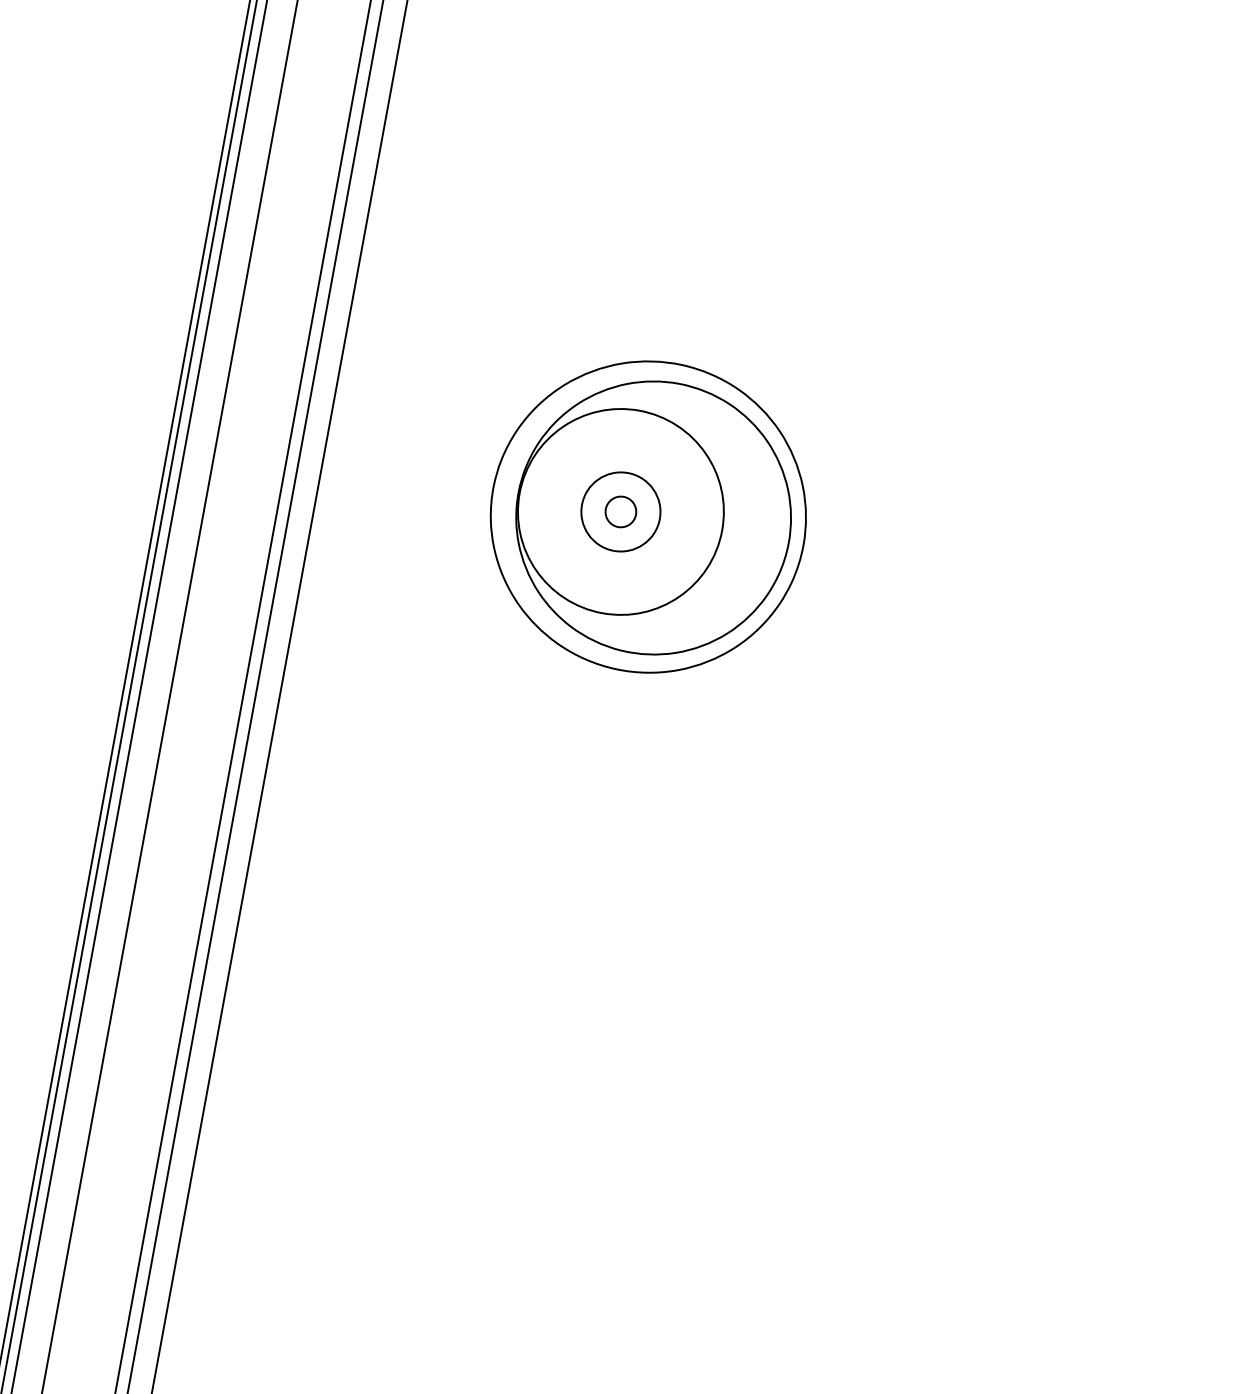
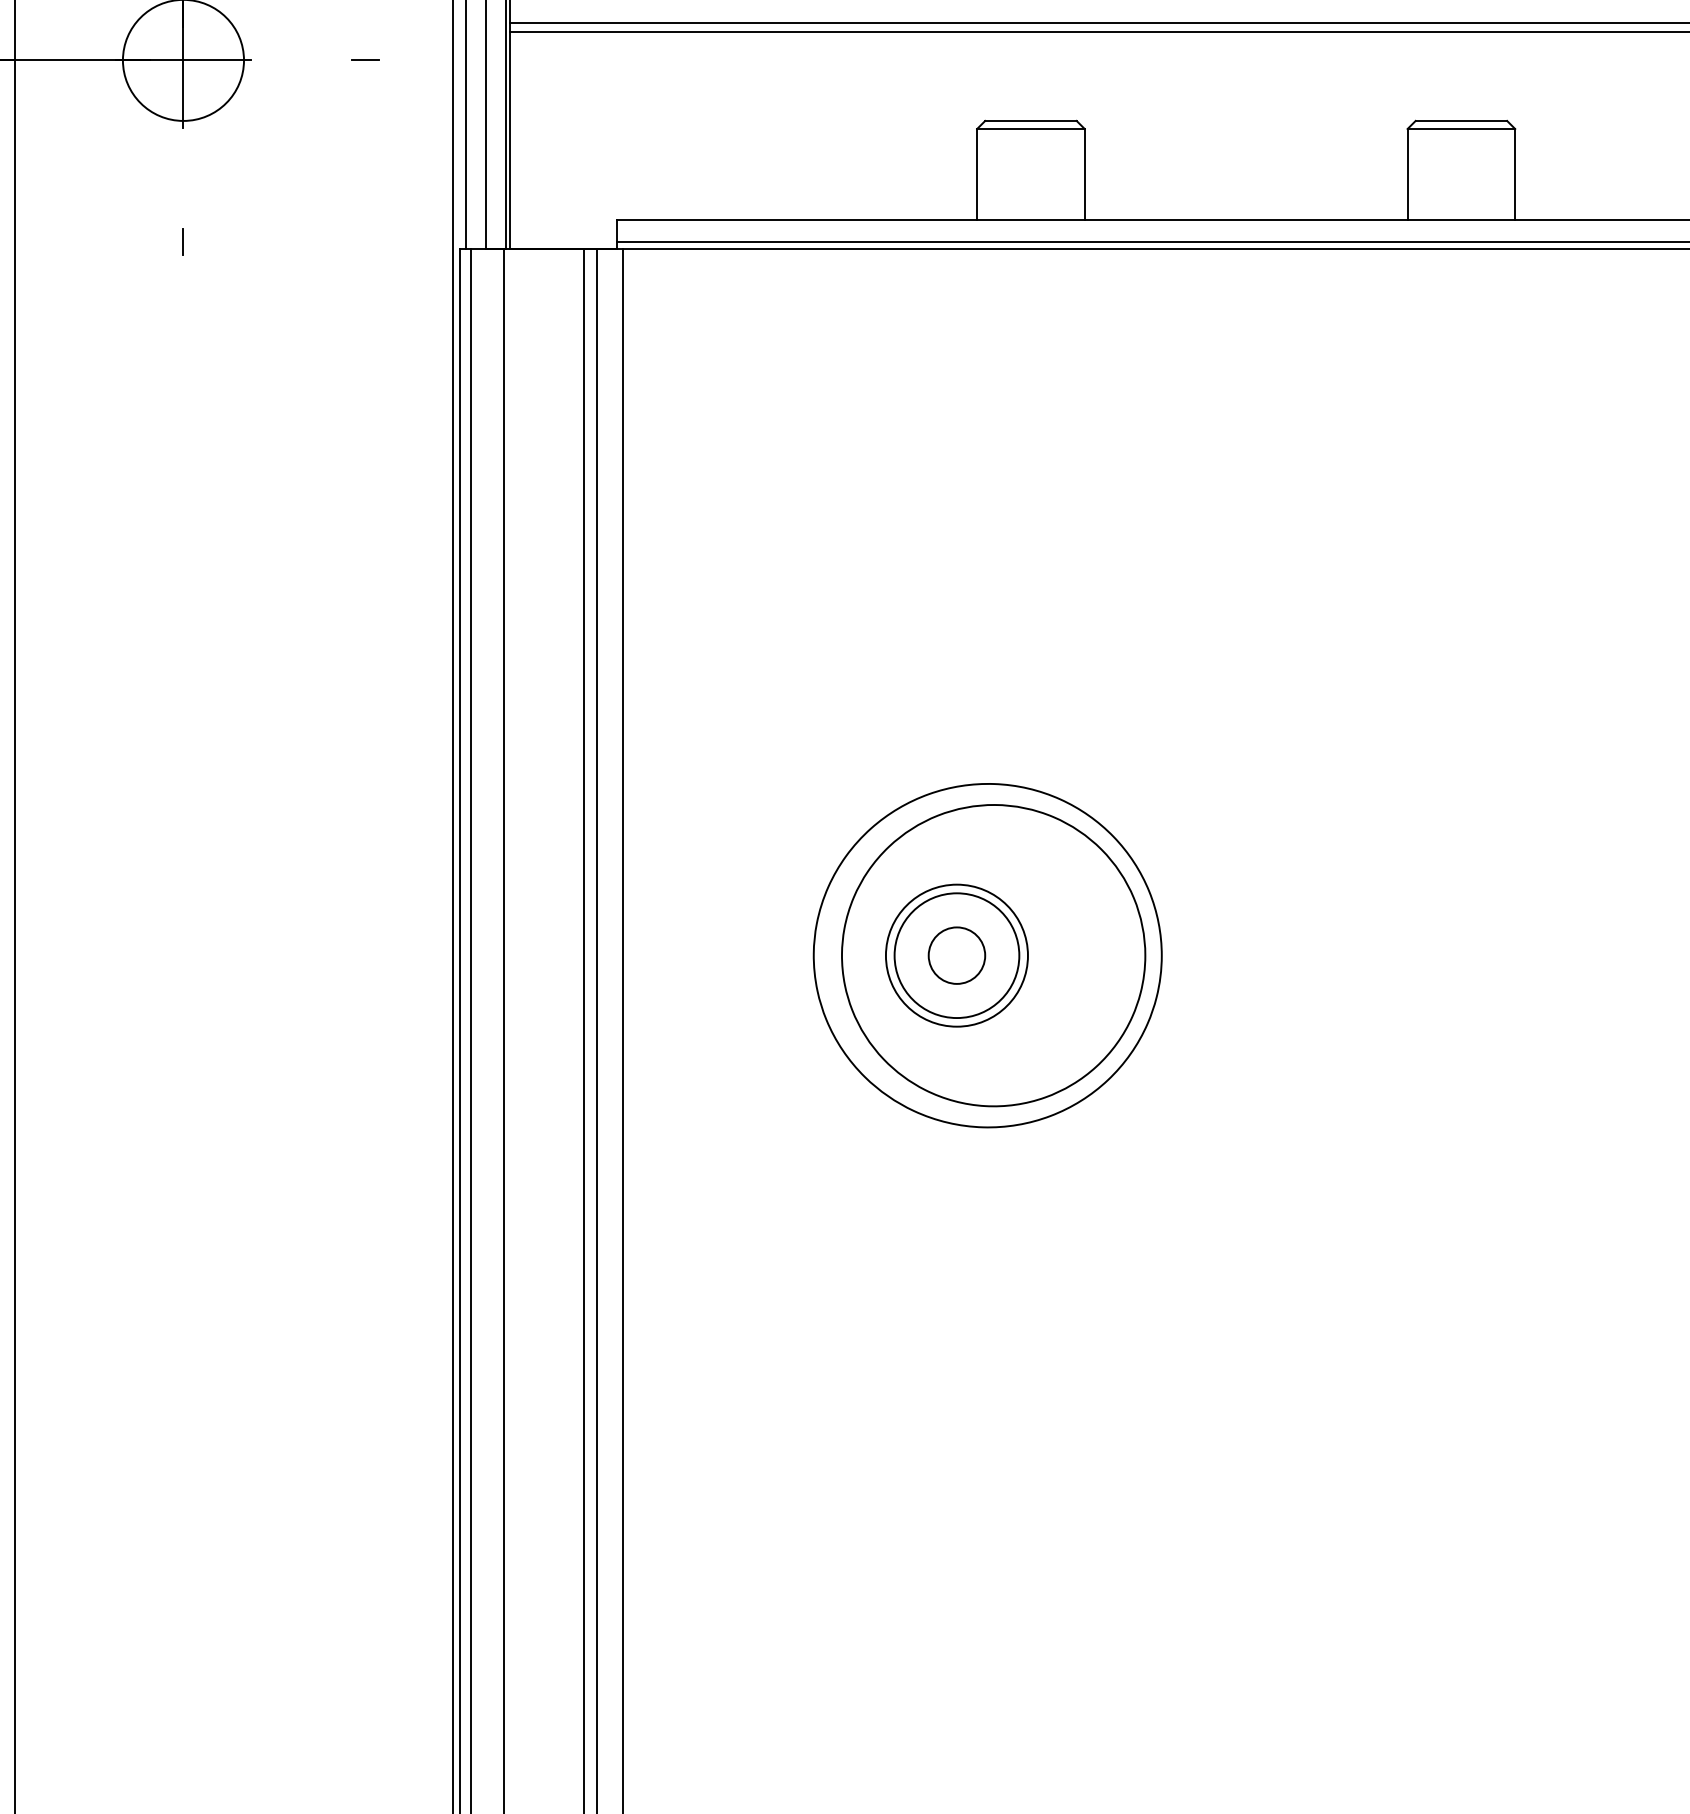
circle: (620, 511) -> (956, 955), size x0.62
circle: (620, 511) -> (956, 955), size x1.43
circle: (620, 511) -> (956, 955), size x1.67

